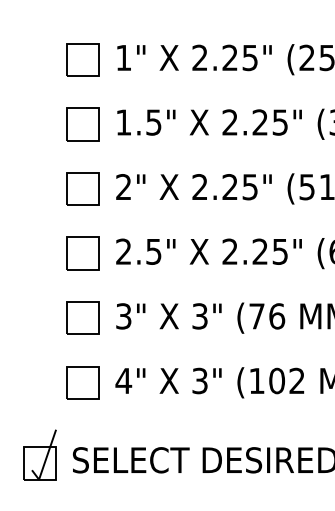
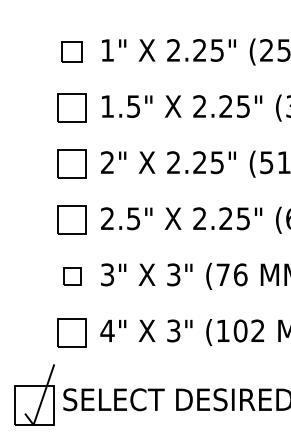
part: (82, 59) -> (71, 51), size x0.7
part: (82, 317) -> (71, 275), size x0.6
part: (39, 455) -> (34, 395), size x1.4

